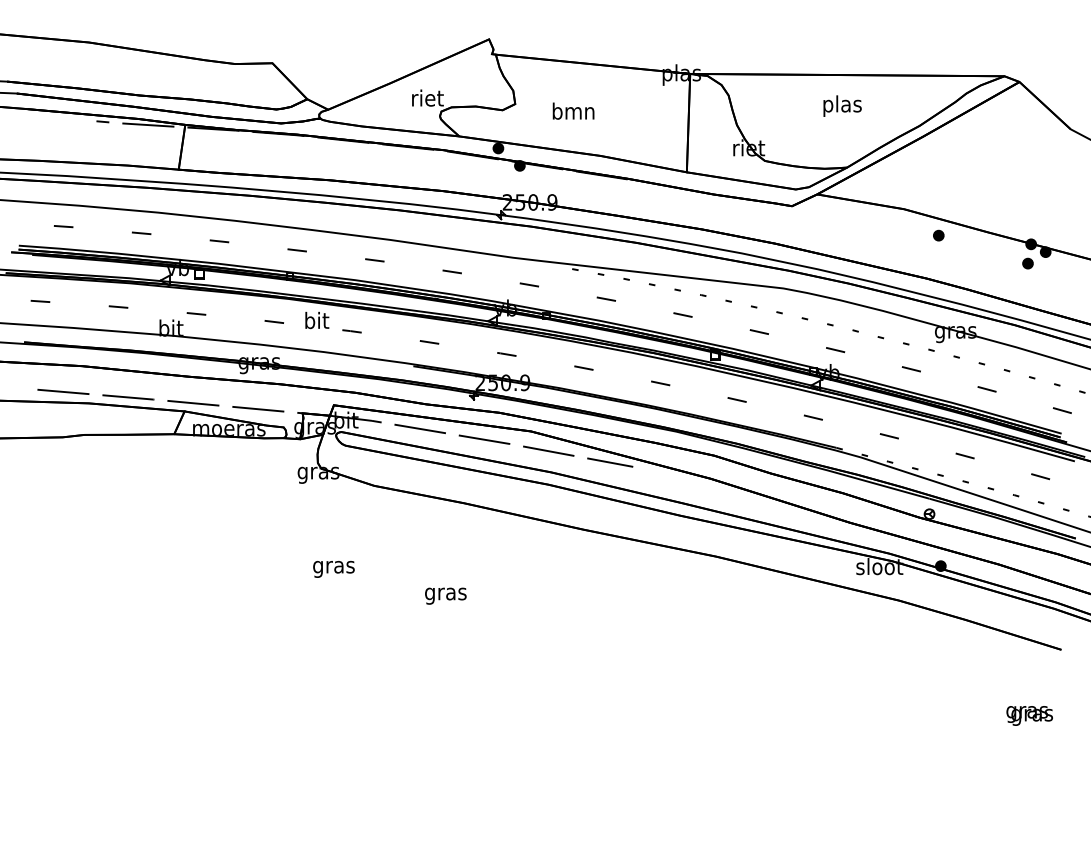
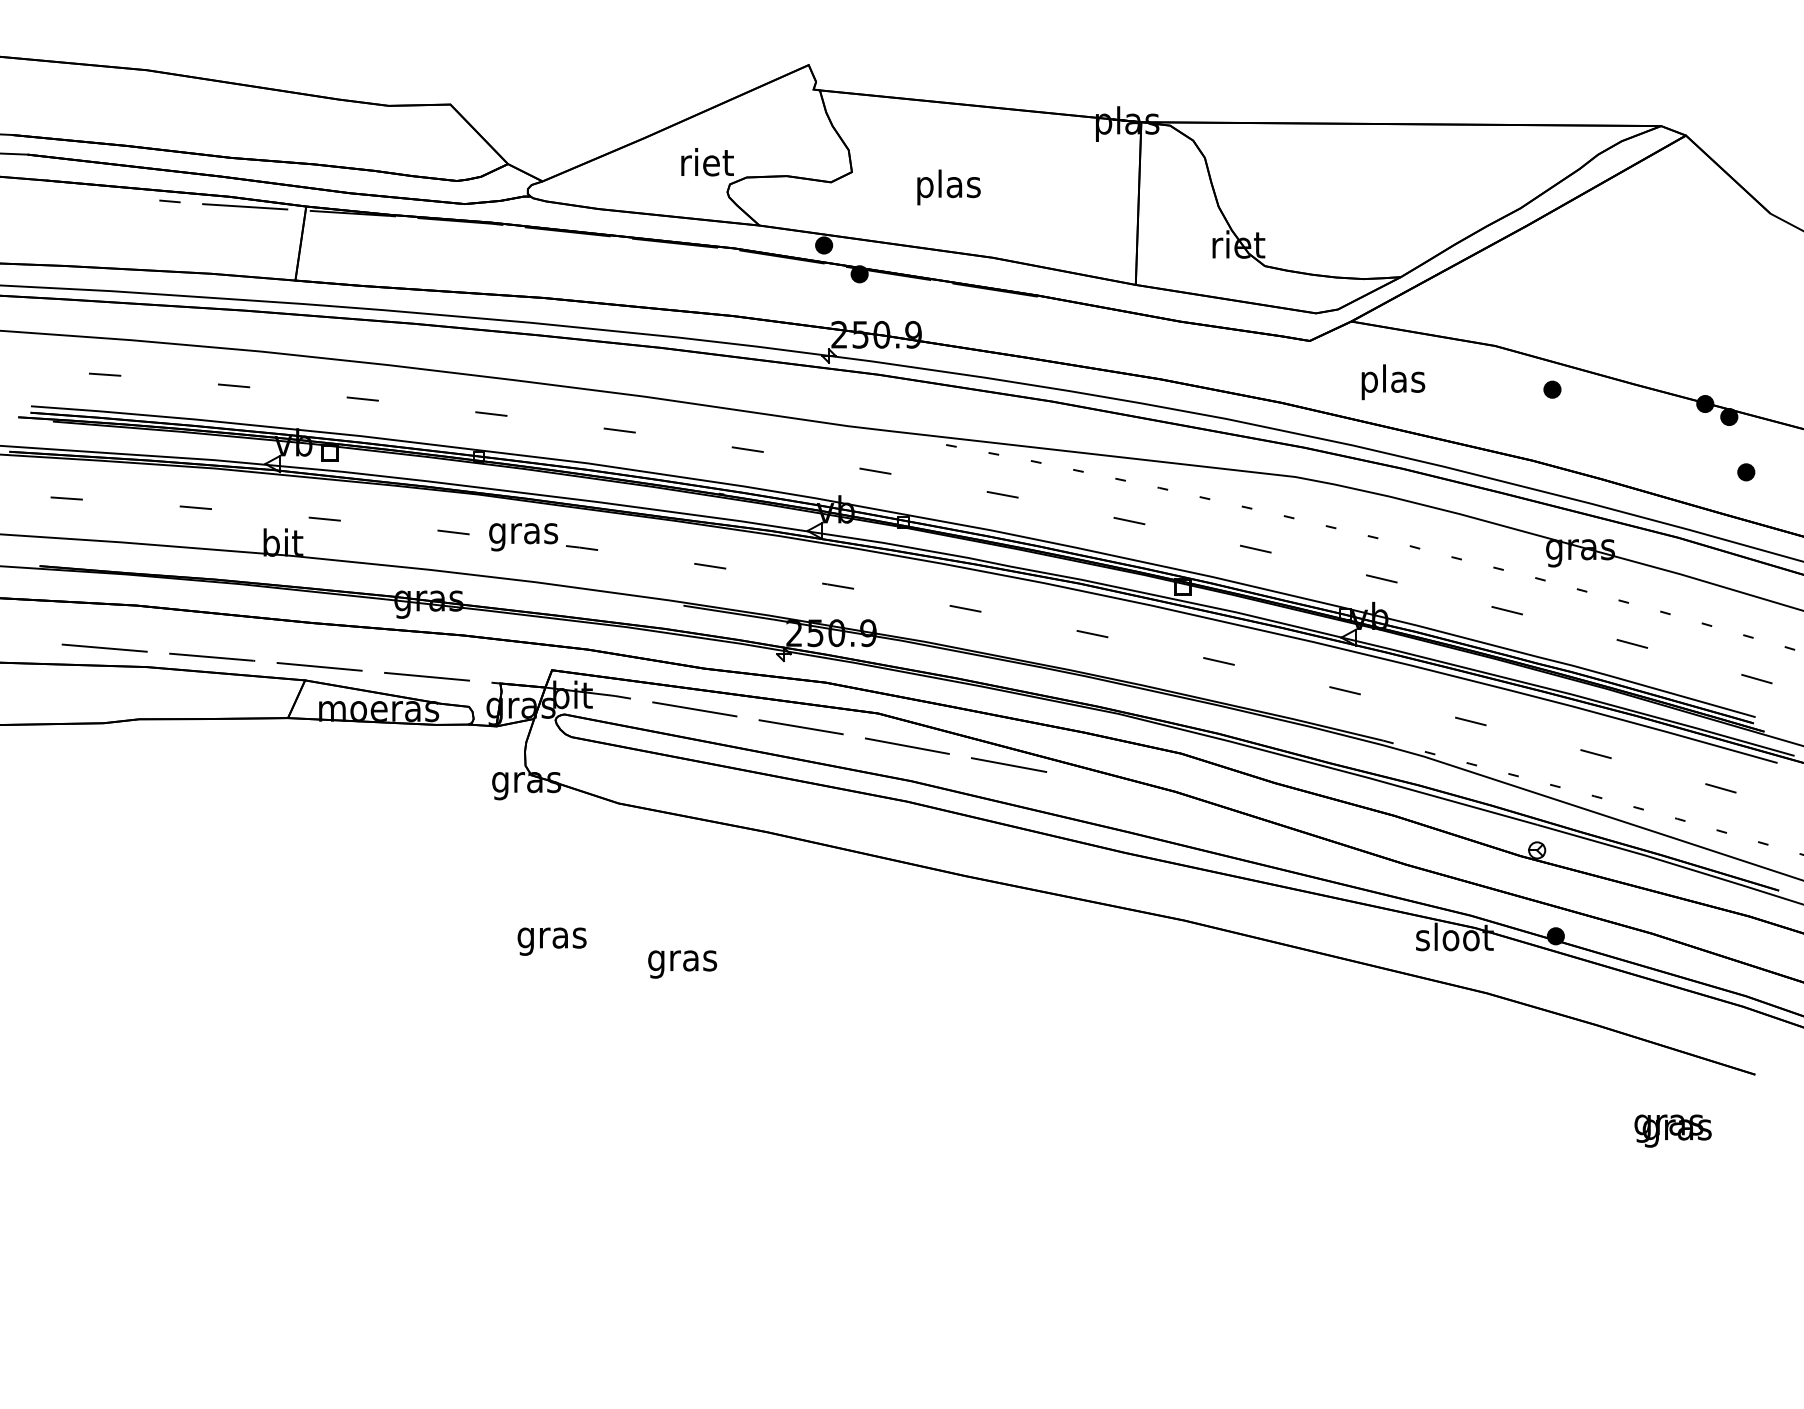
text: (842, 105) -> (1393, 381), moved
text: (573, 113) -> (948, 187), bmn -> plas
part: (1027, 263) -> (1745, 472), moved
text: (316, 322) -> (523, 533), bit -> gras
text: (445, 595) -> (682, 963), moved
text: (1029, 715) -> (1672, 1130), moved

